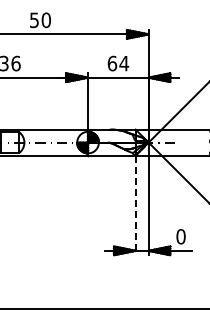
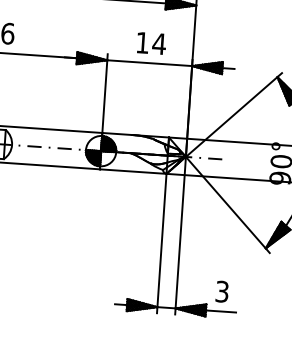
text: (112, 63) -> (142, 42), 64 -> 14
line: (135, 205) -> (161, 243), dashed -> solid
text: (180, 236) -> (221, 291), 0 -> 3

